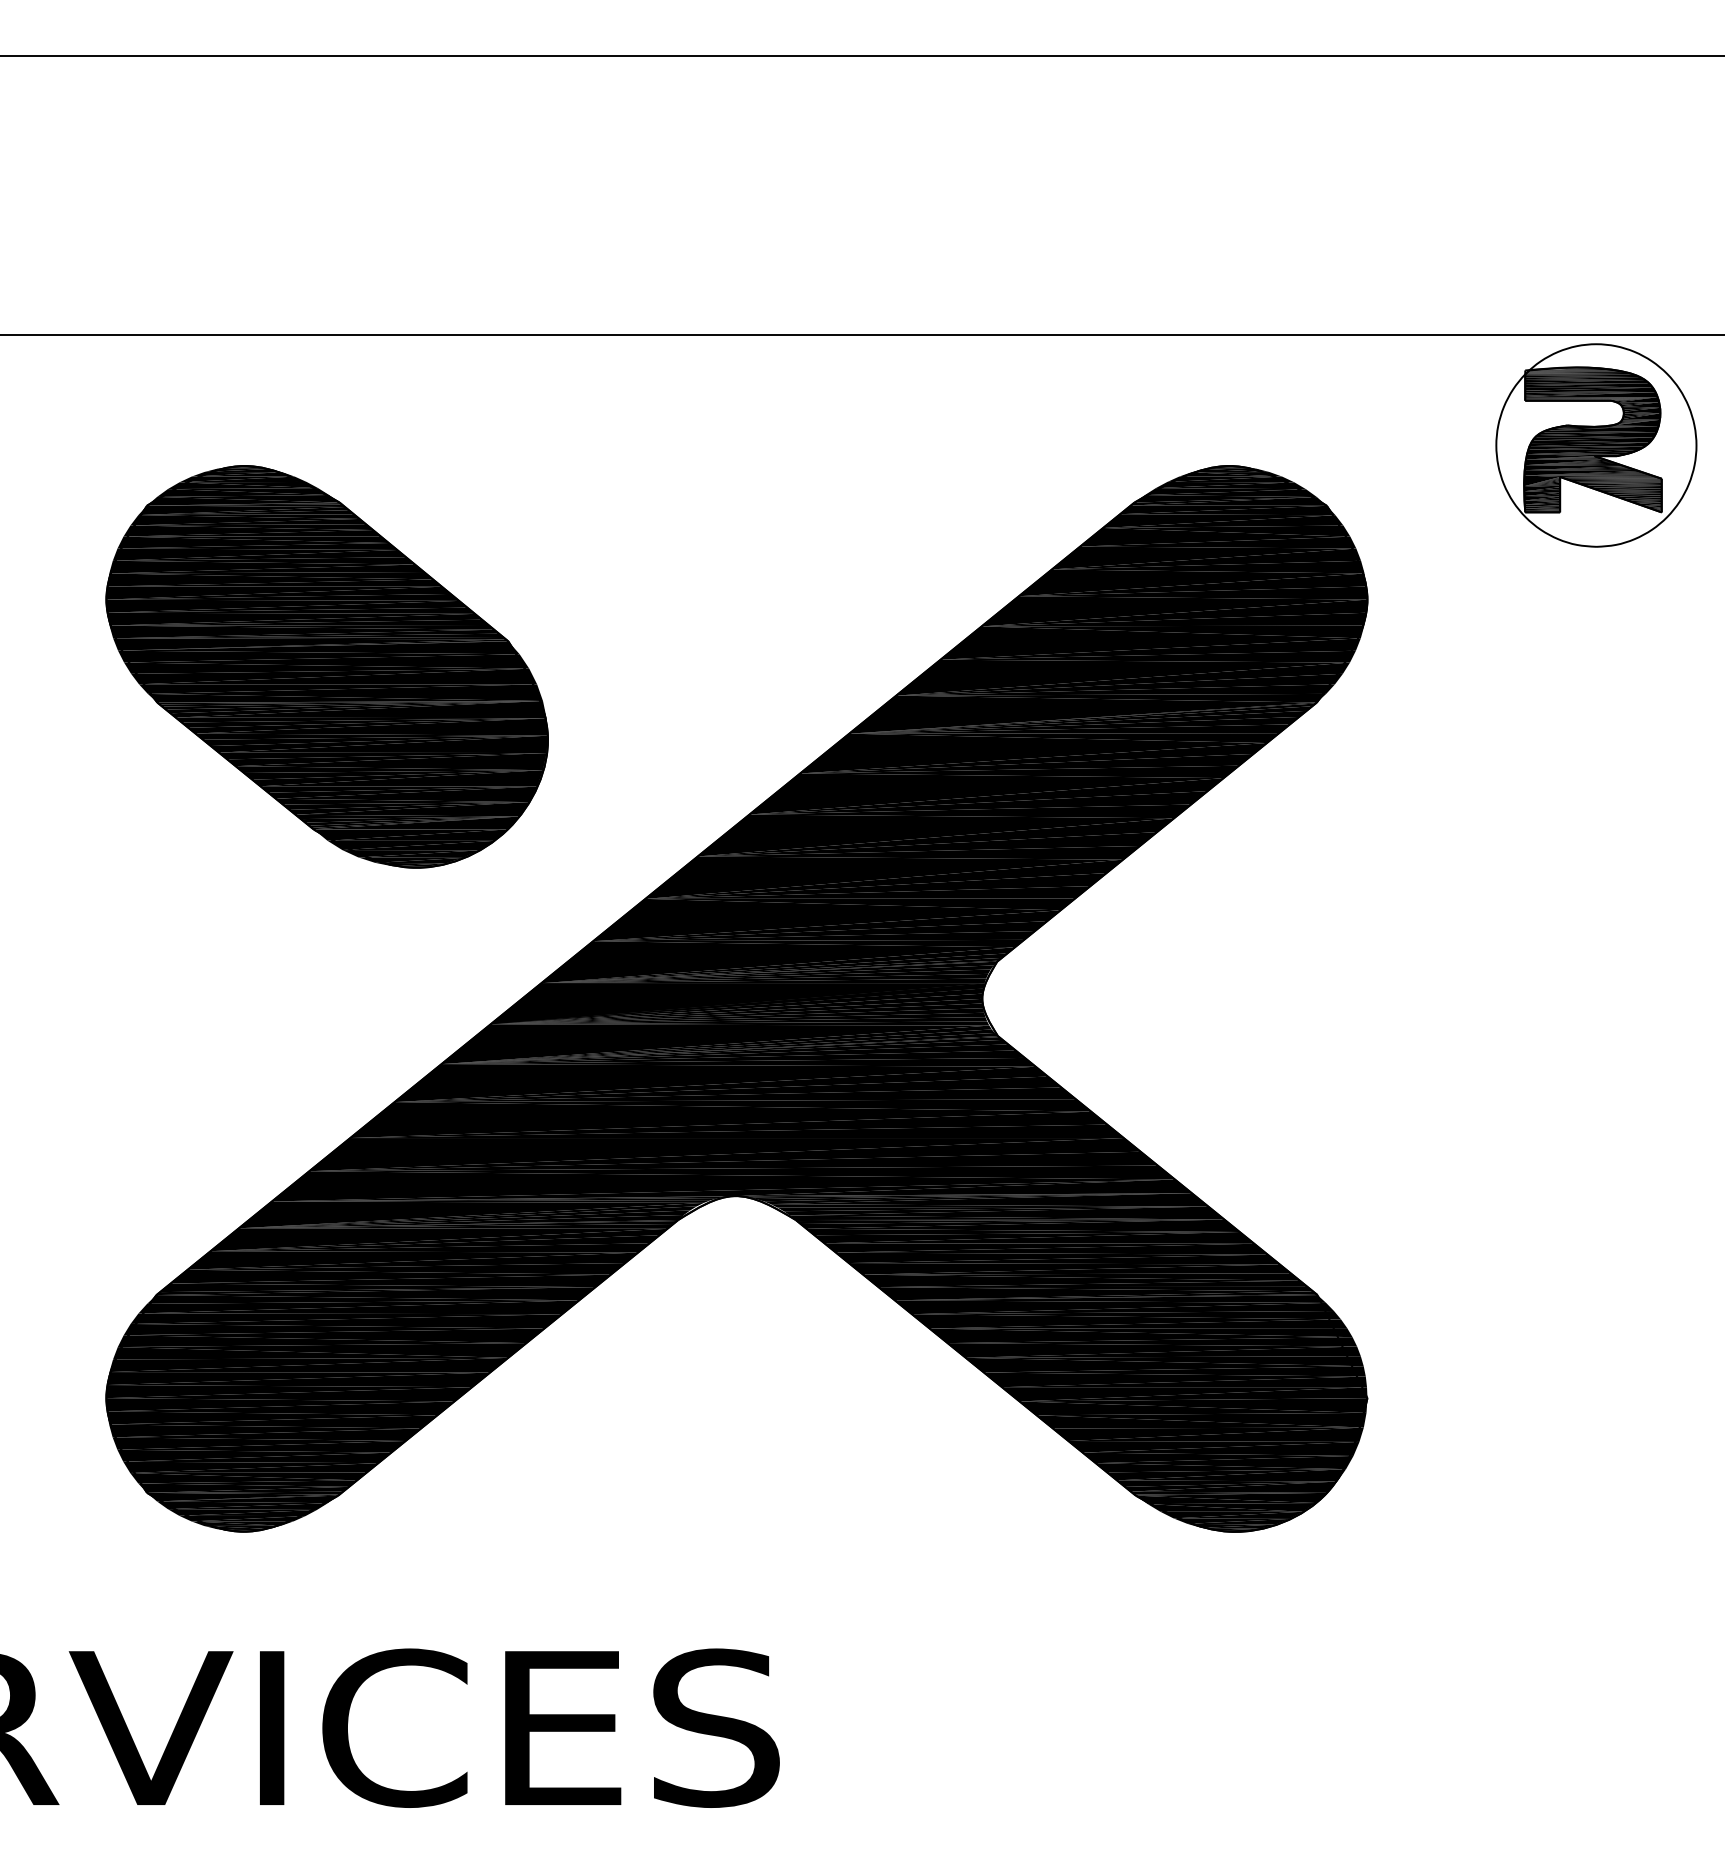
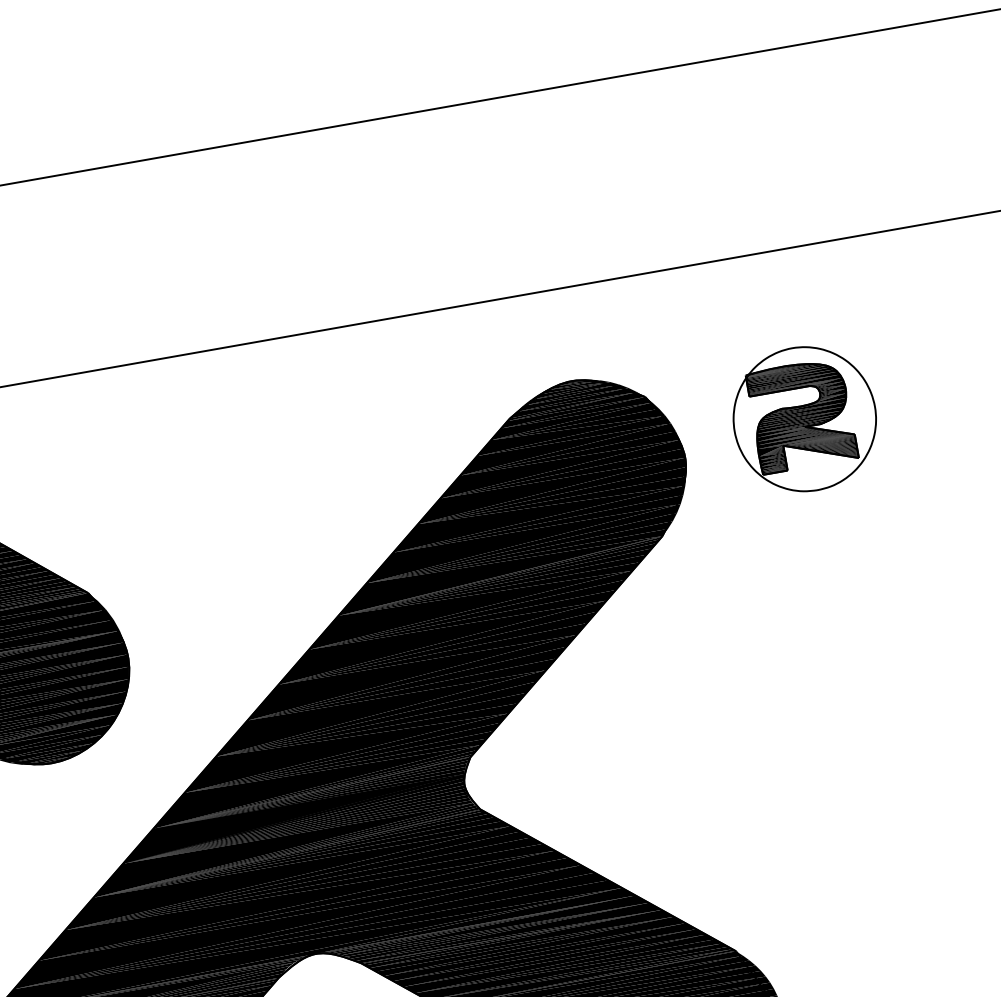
part: (1596, 445) -> (804, 419), moved

